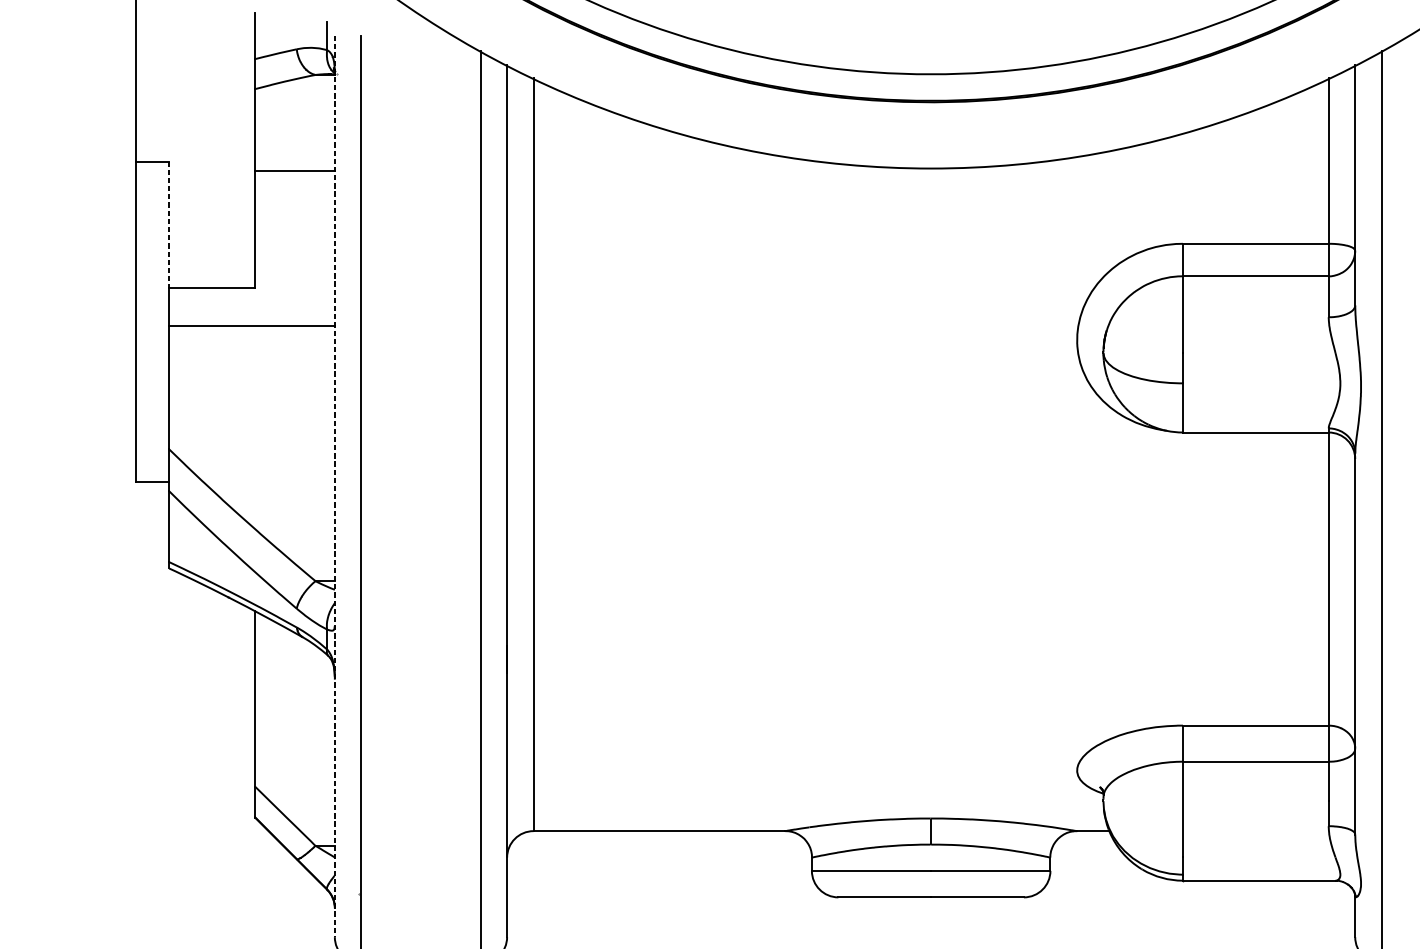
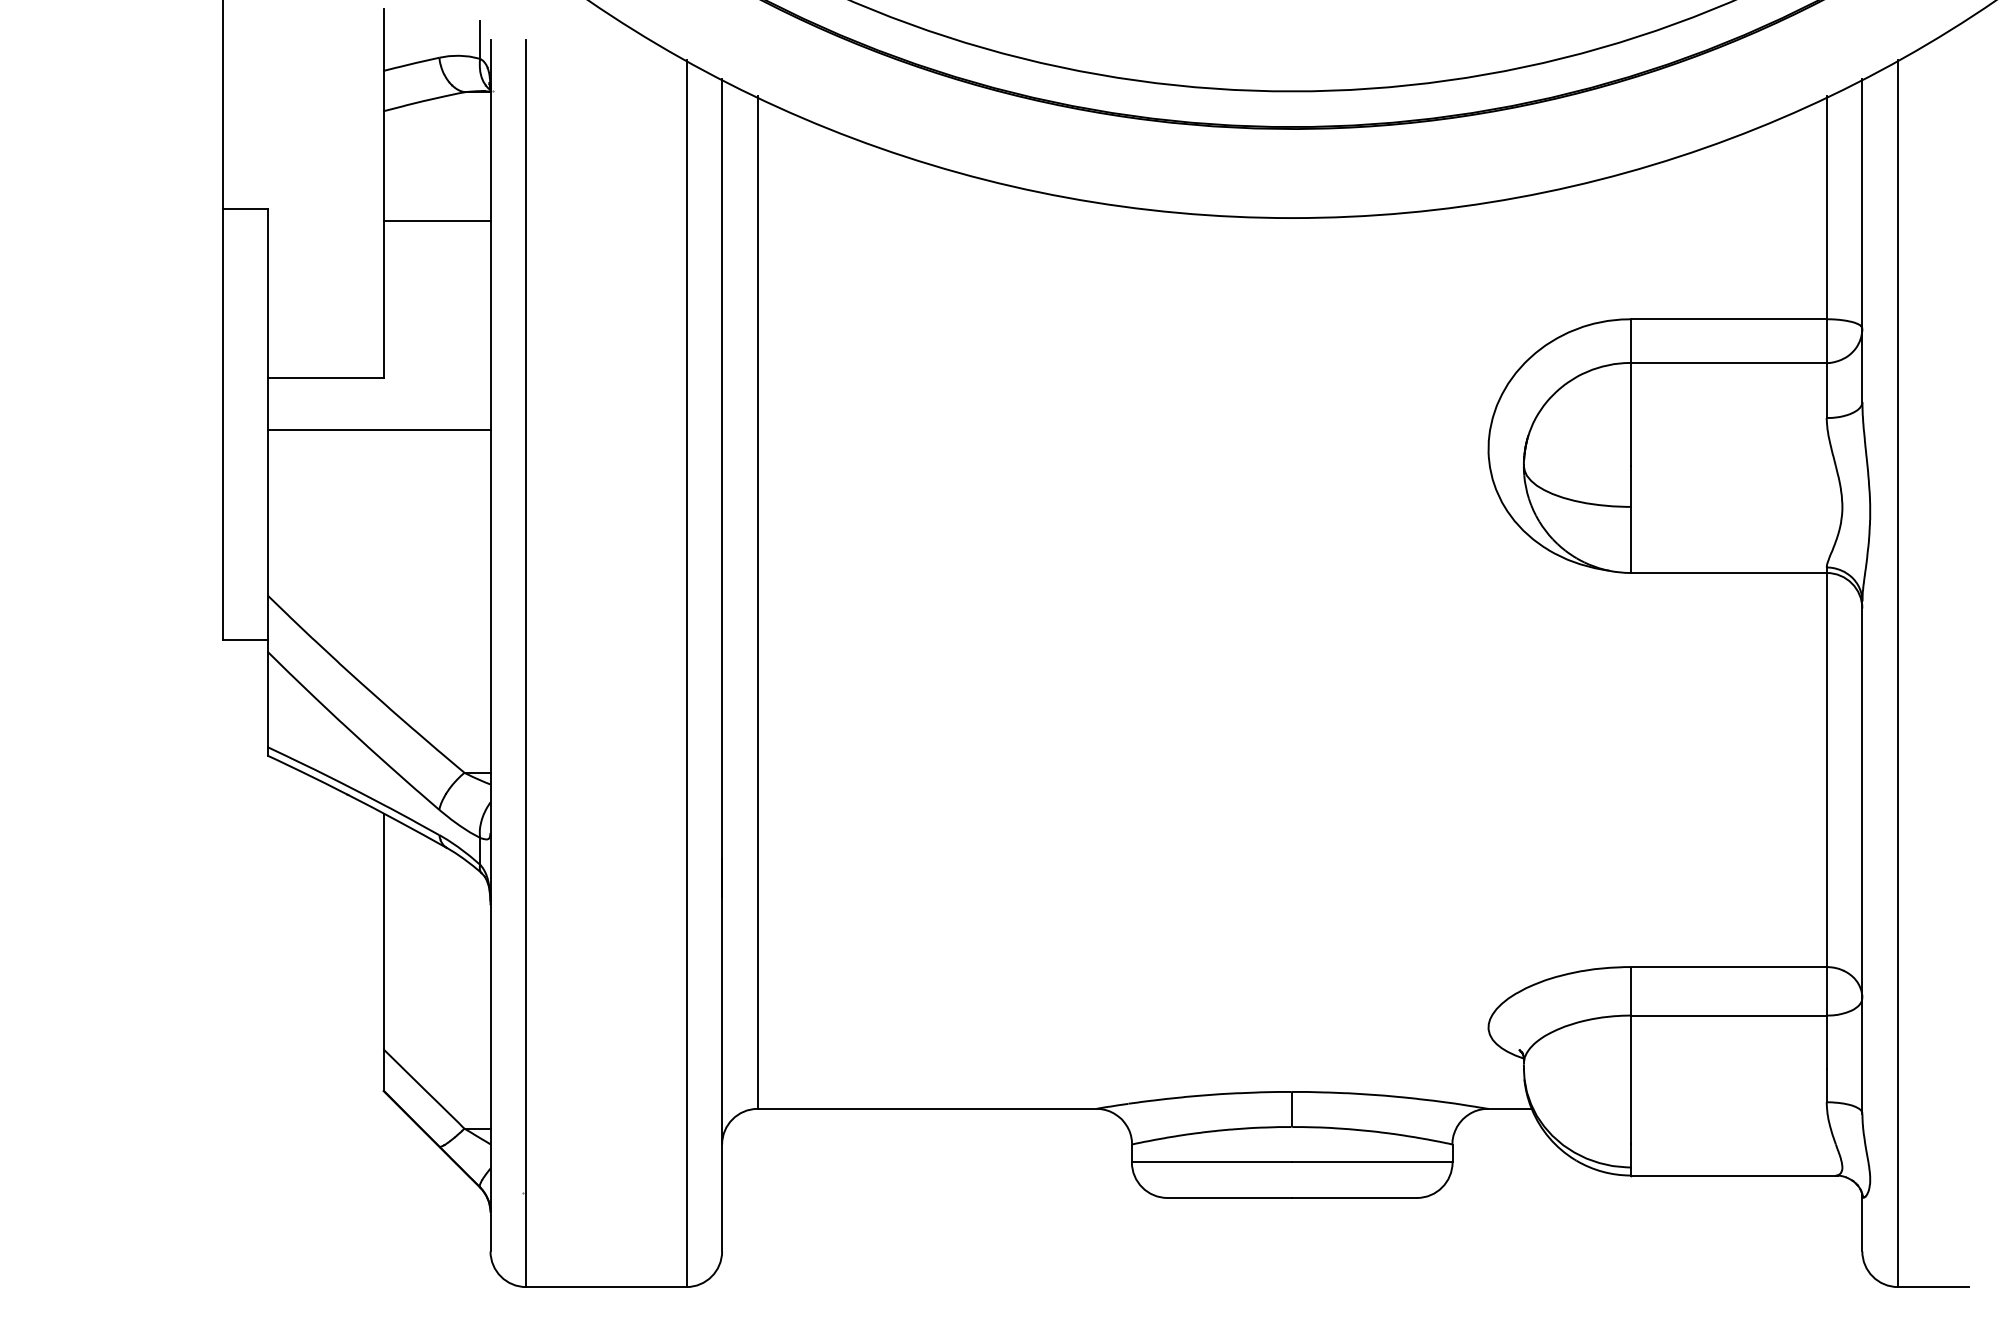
line: (168, 224) -> (267, 293), dashed -> solid
line: (334, 486) -> (490, 645), dashed -> solid

